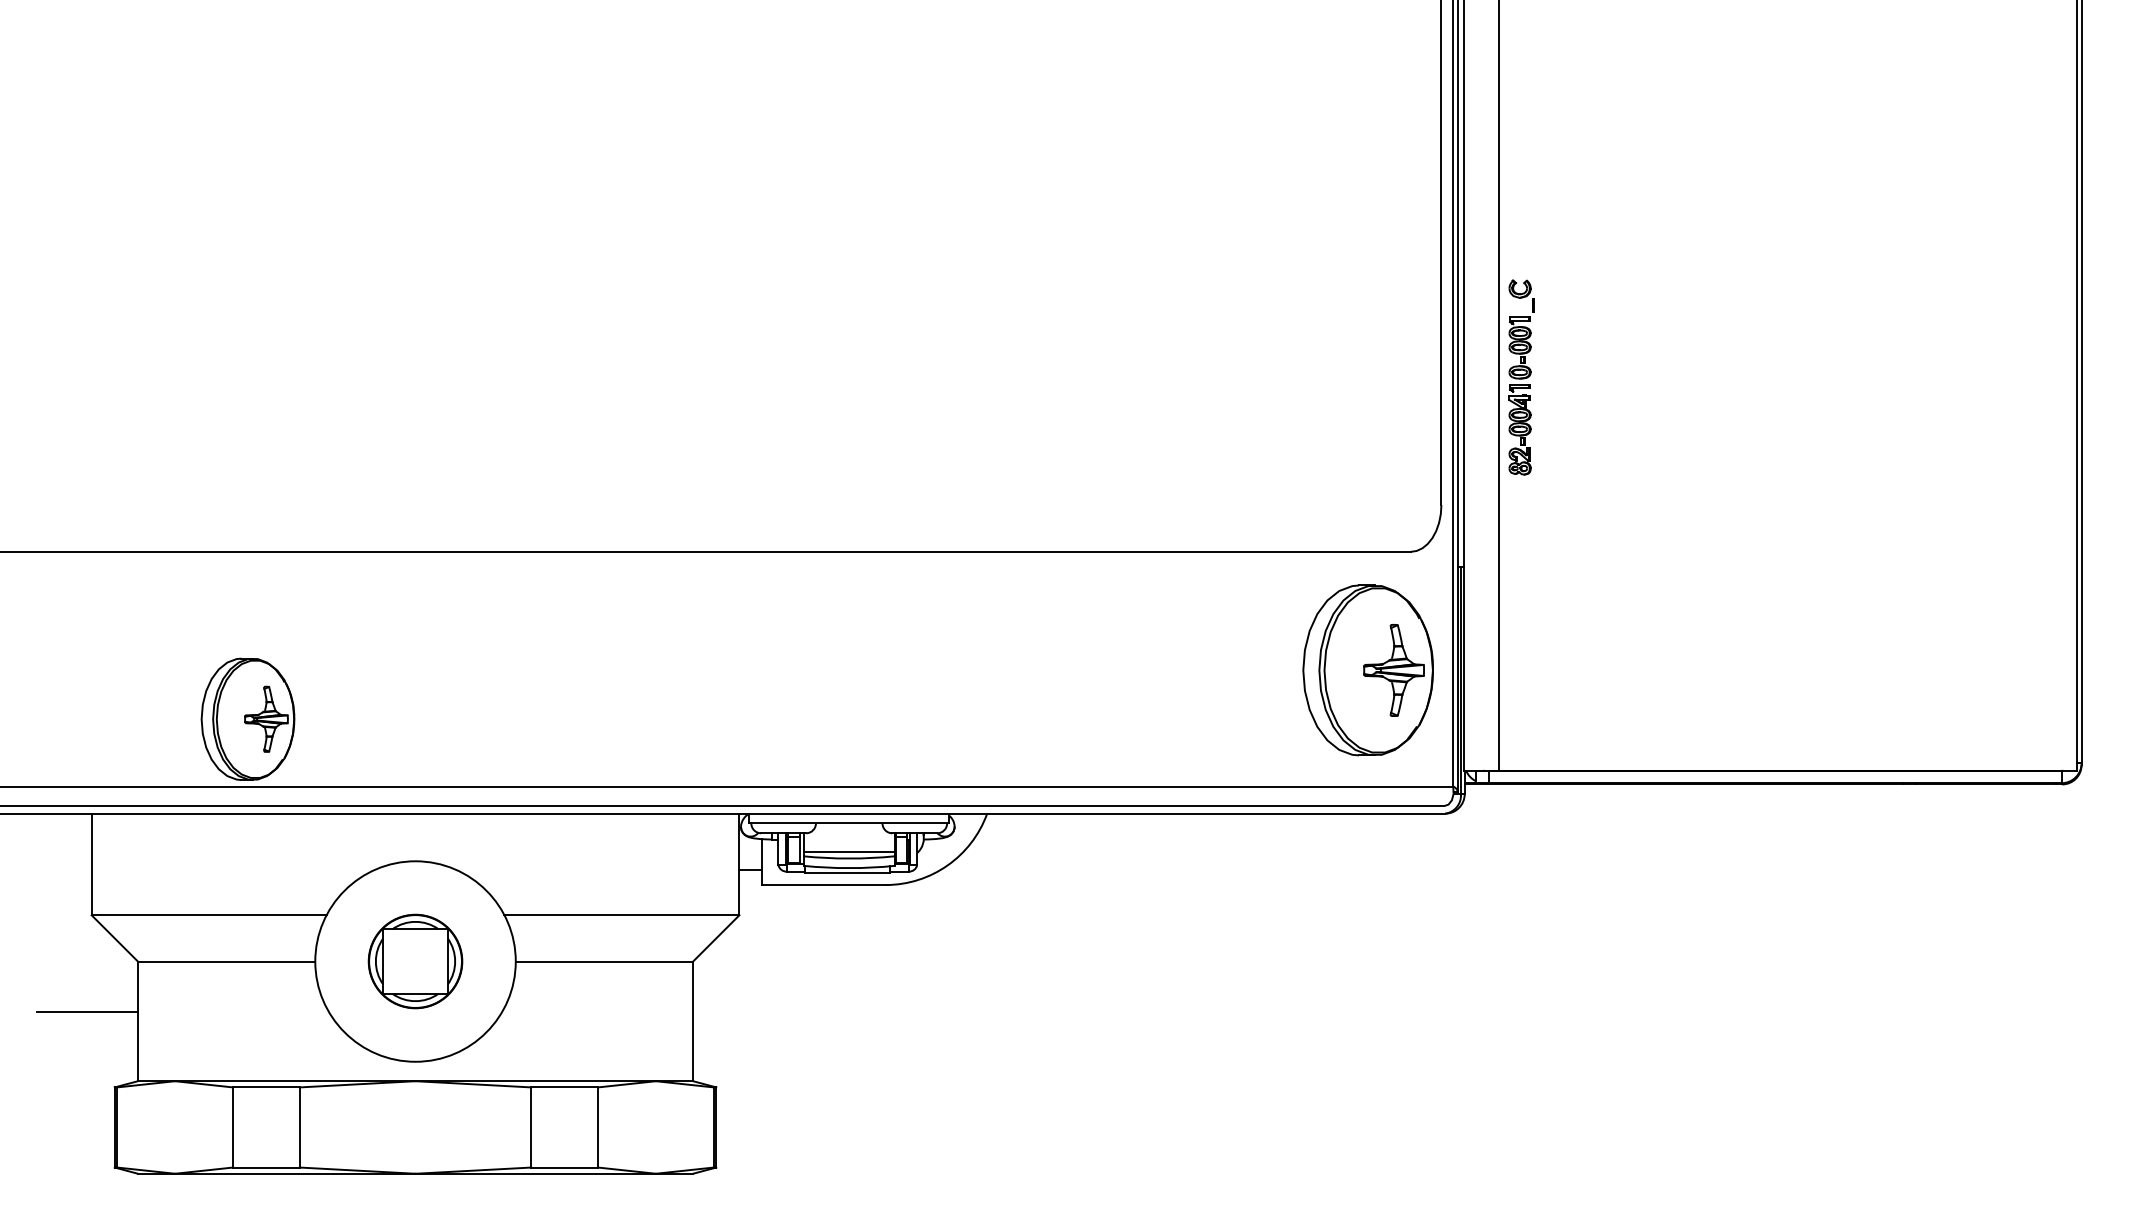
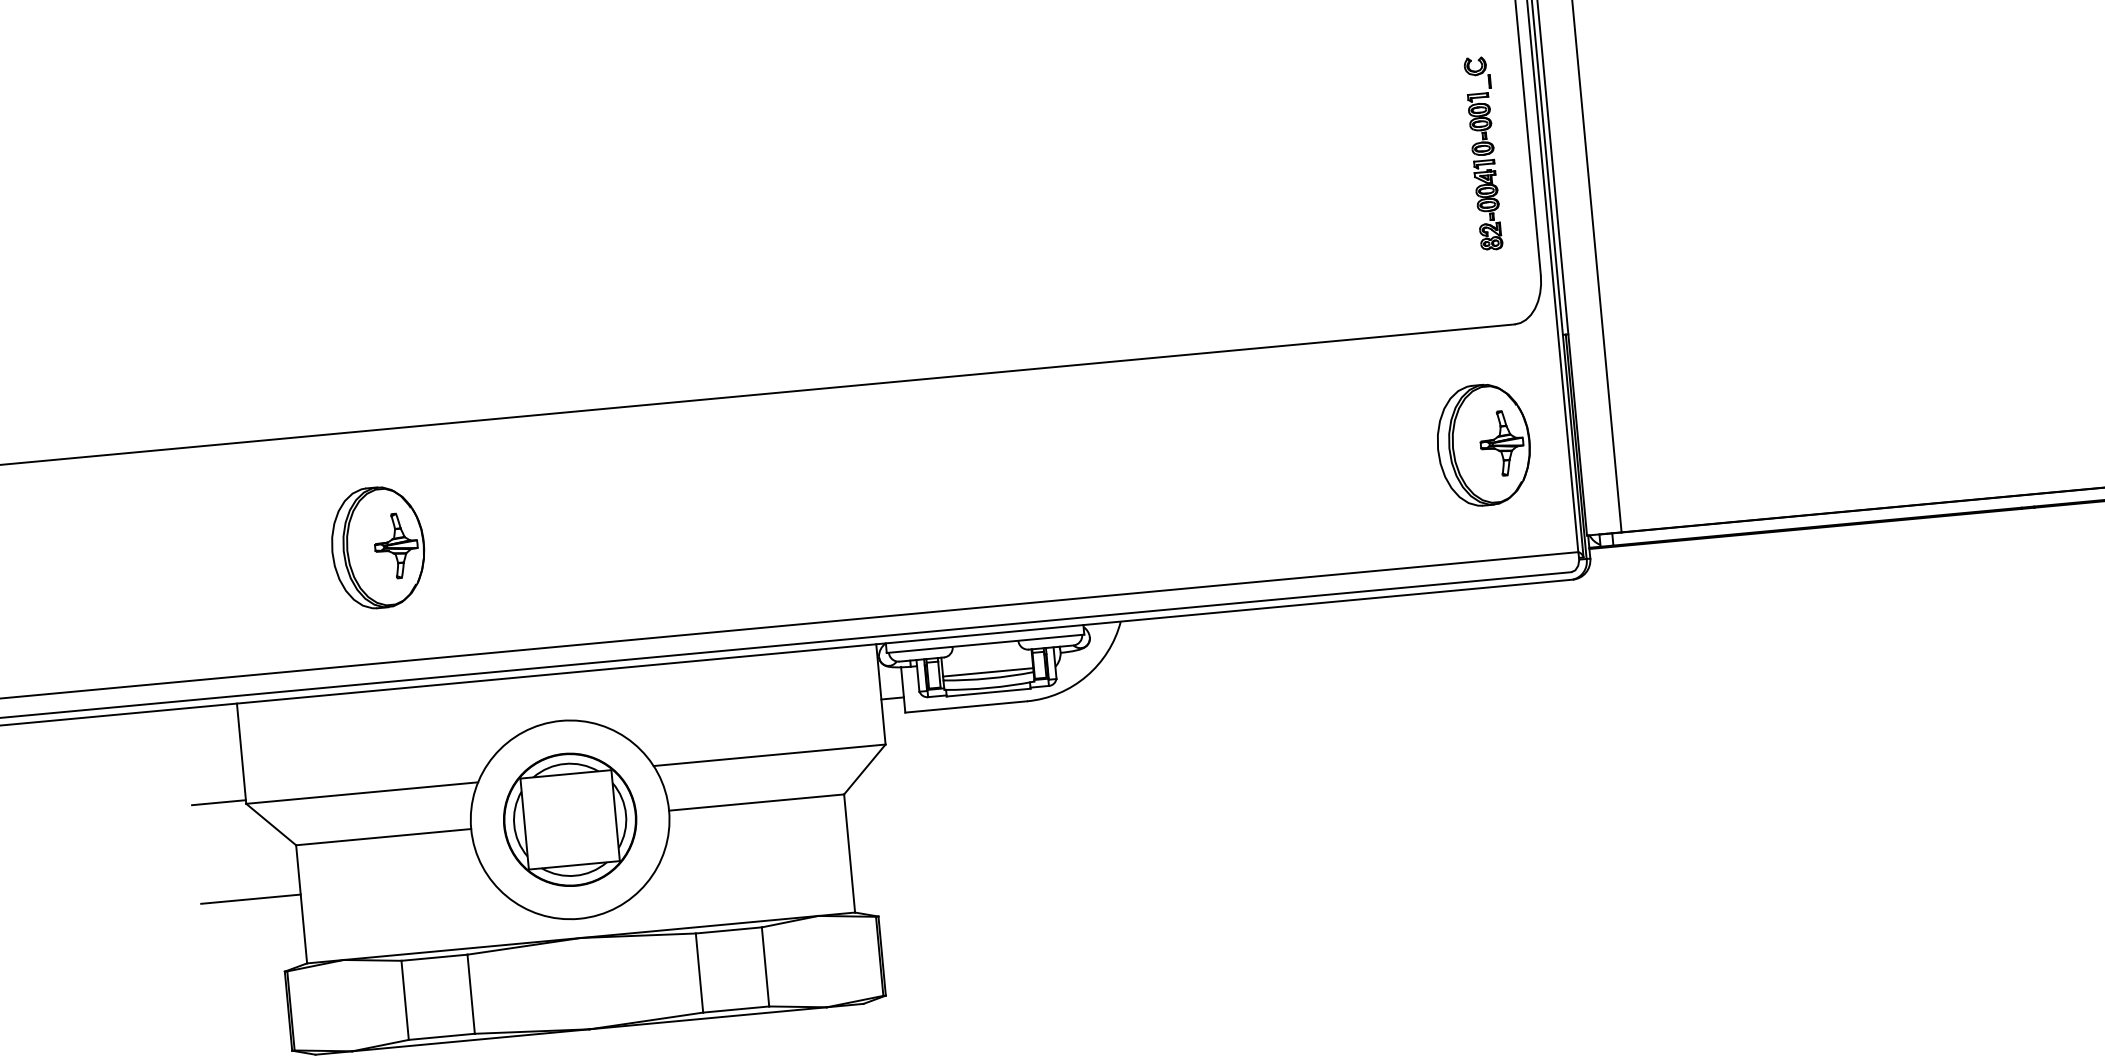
part: (1521, 377) -> (1484, 153), moved
part: (1368, 669) -> (1483, 444), size x0.71
part: (247, 718) -> (377, 547), moved
line: (64, 911) -> (219, 802), added
part: (415, 961) -> (570, 819), size x1.43

